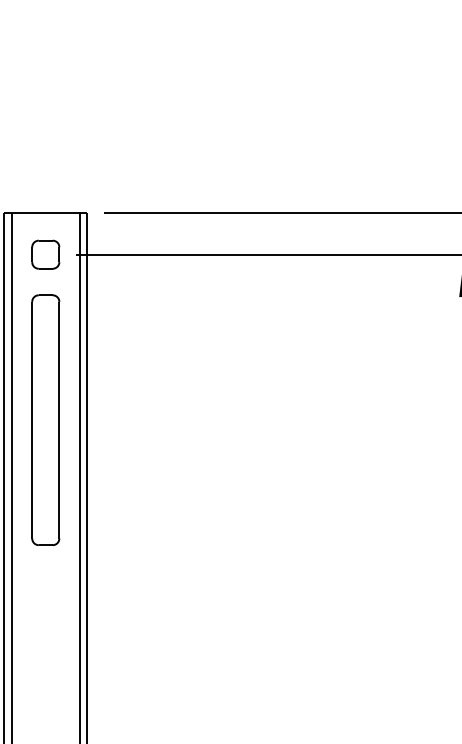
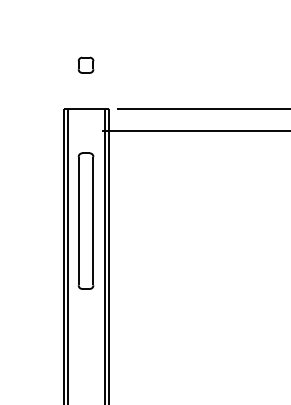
part: (44, 253) -> (85, 64), moved

